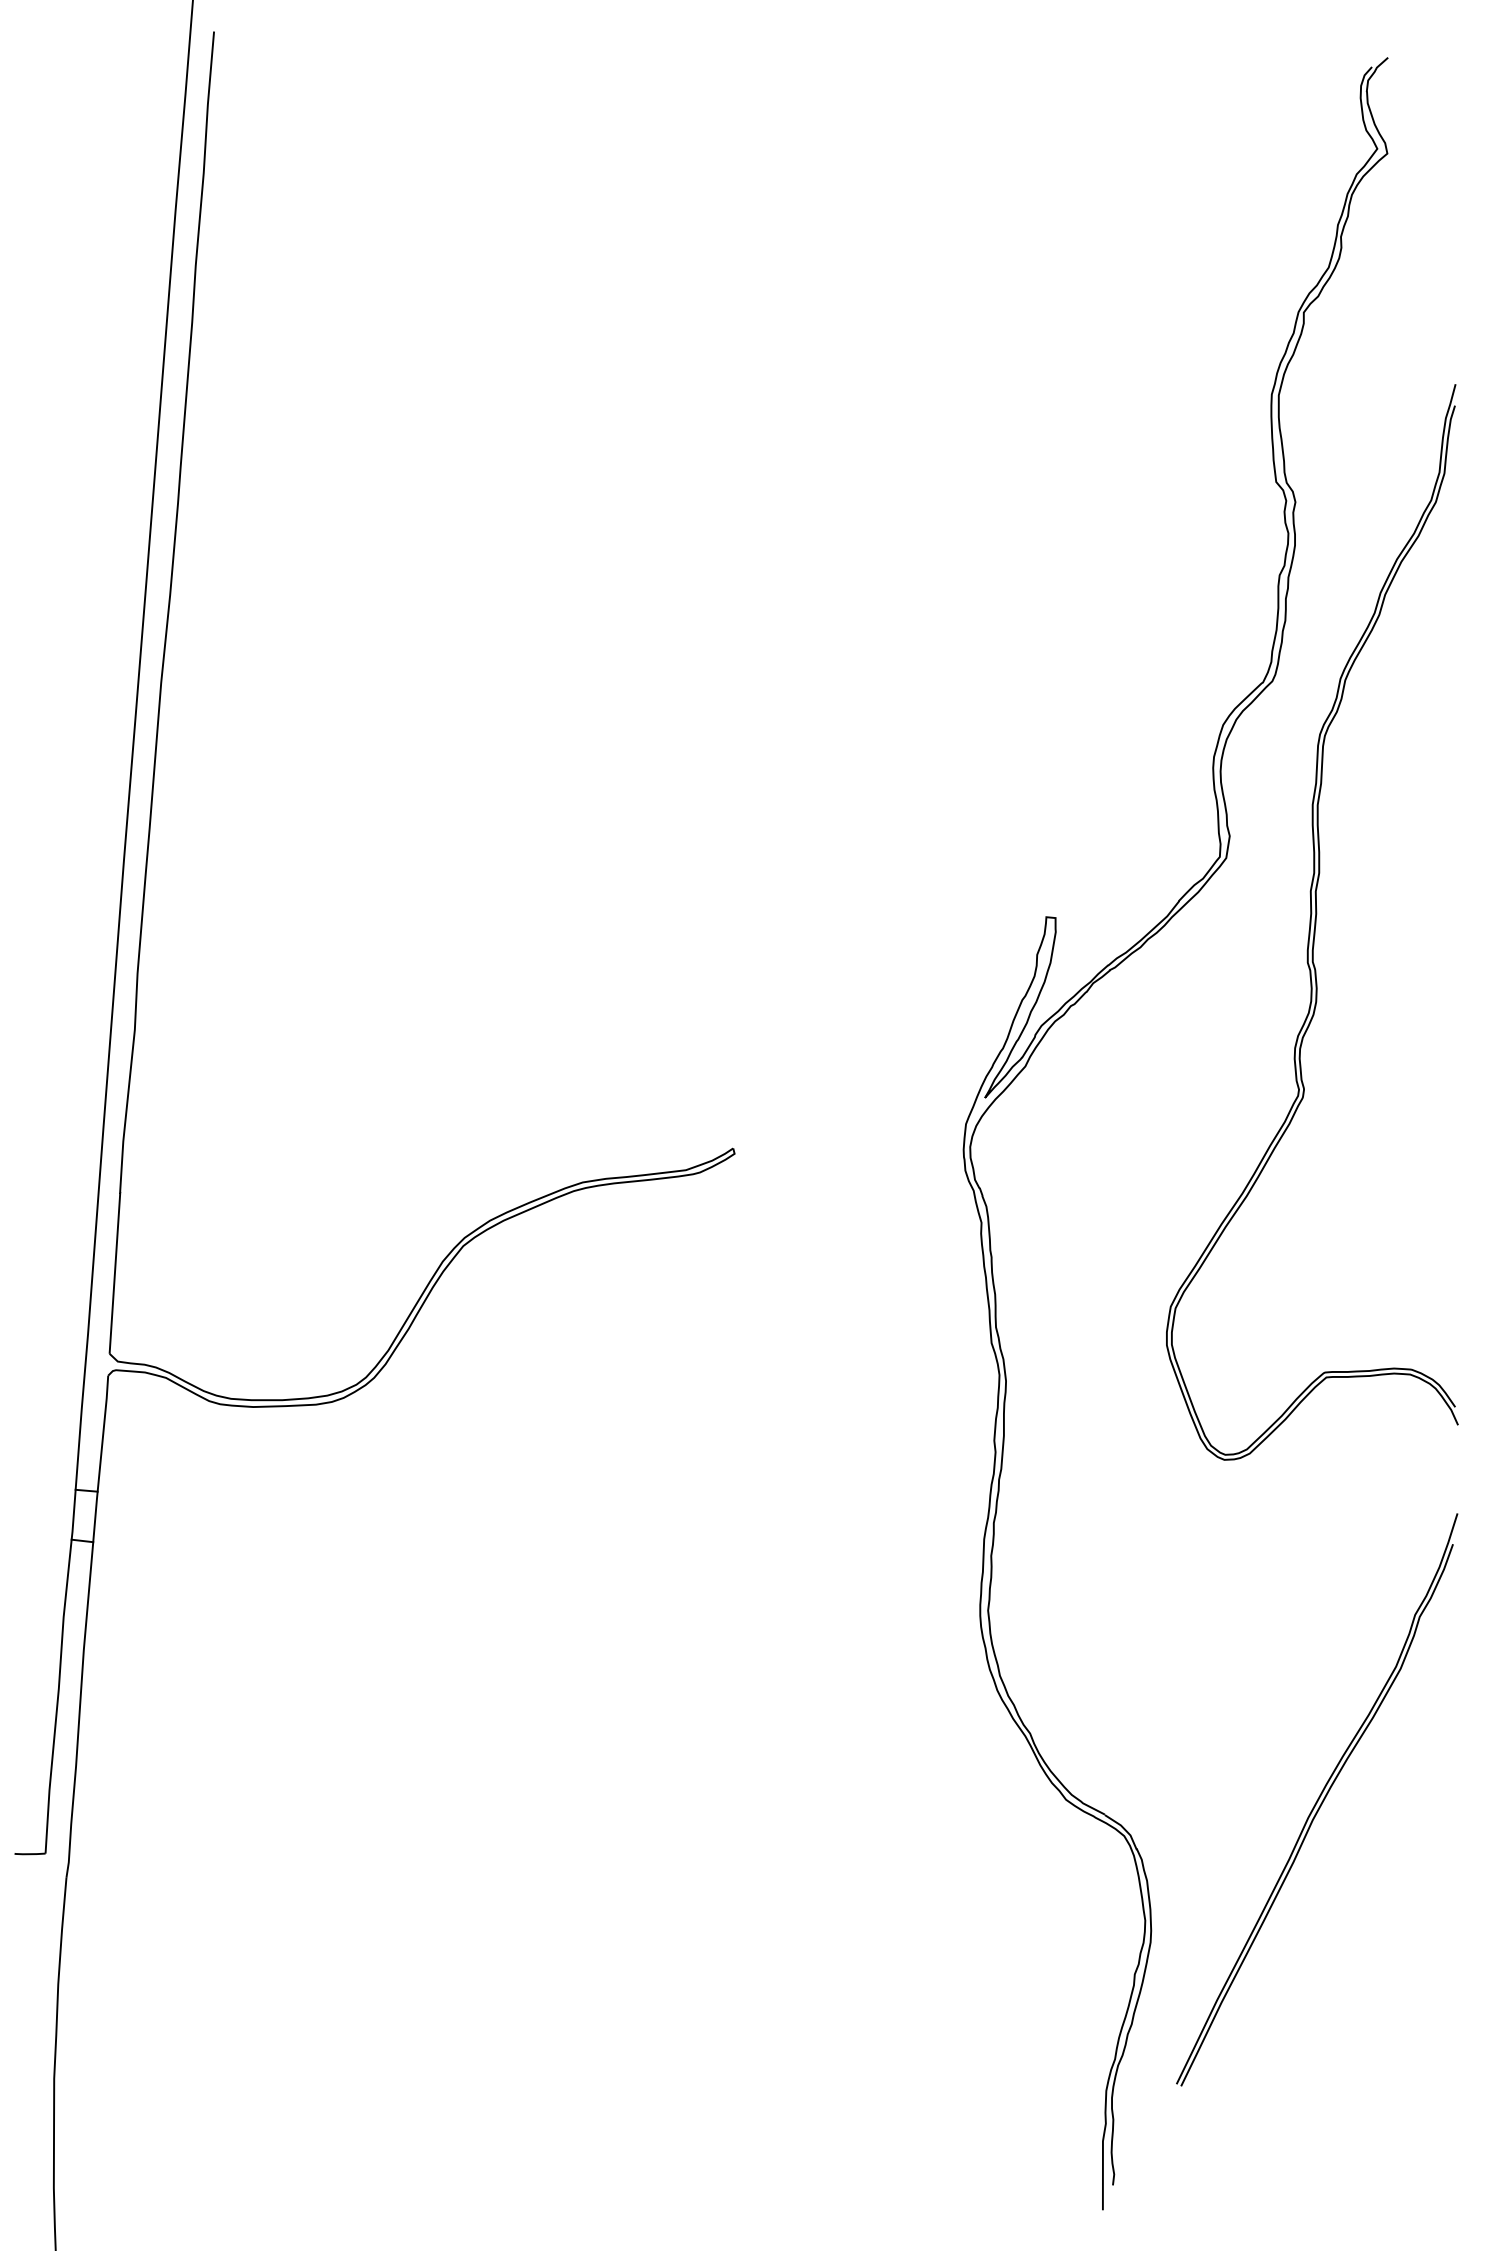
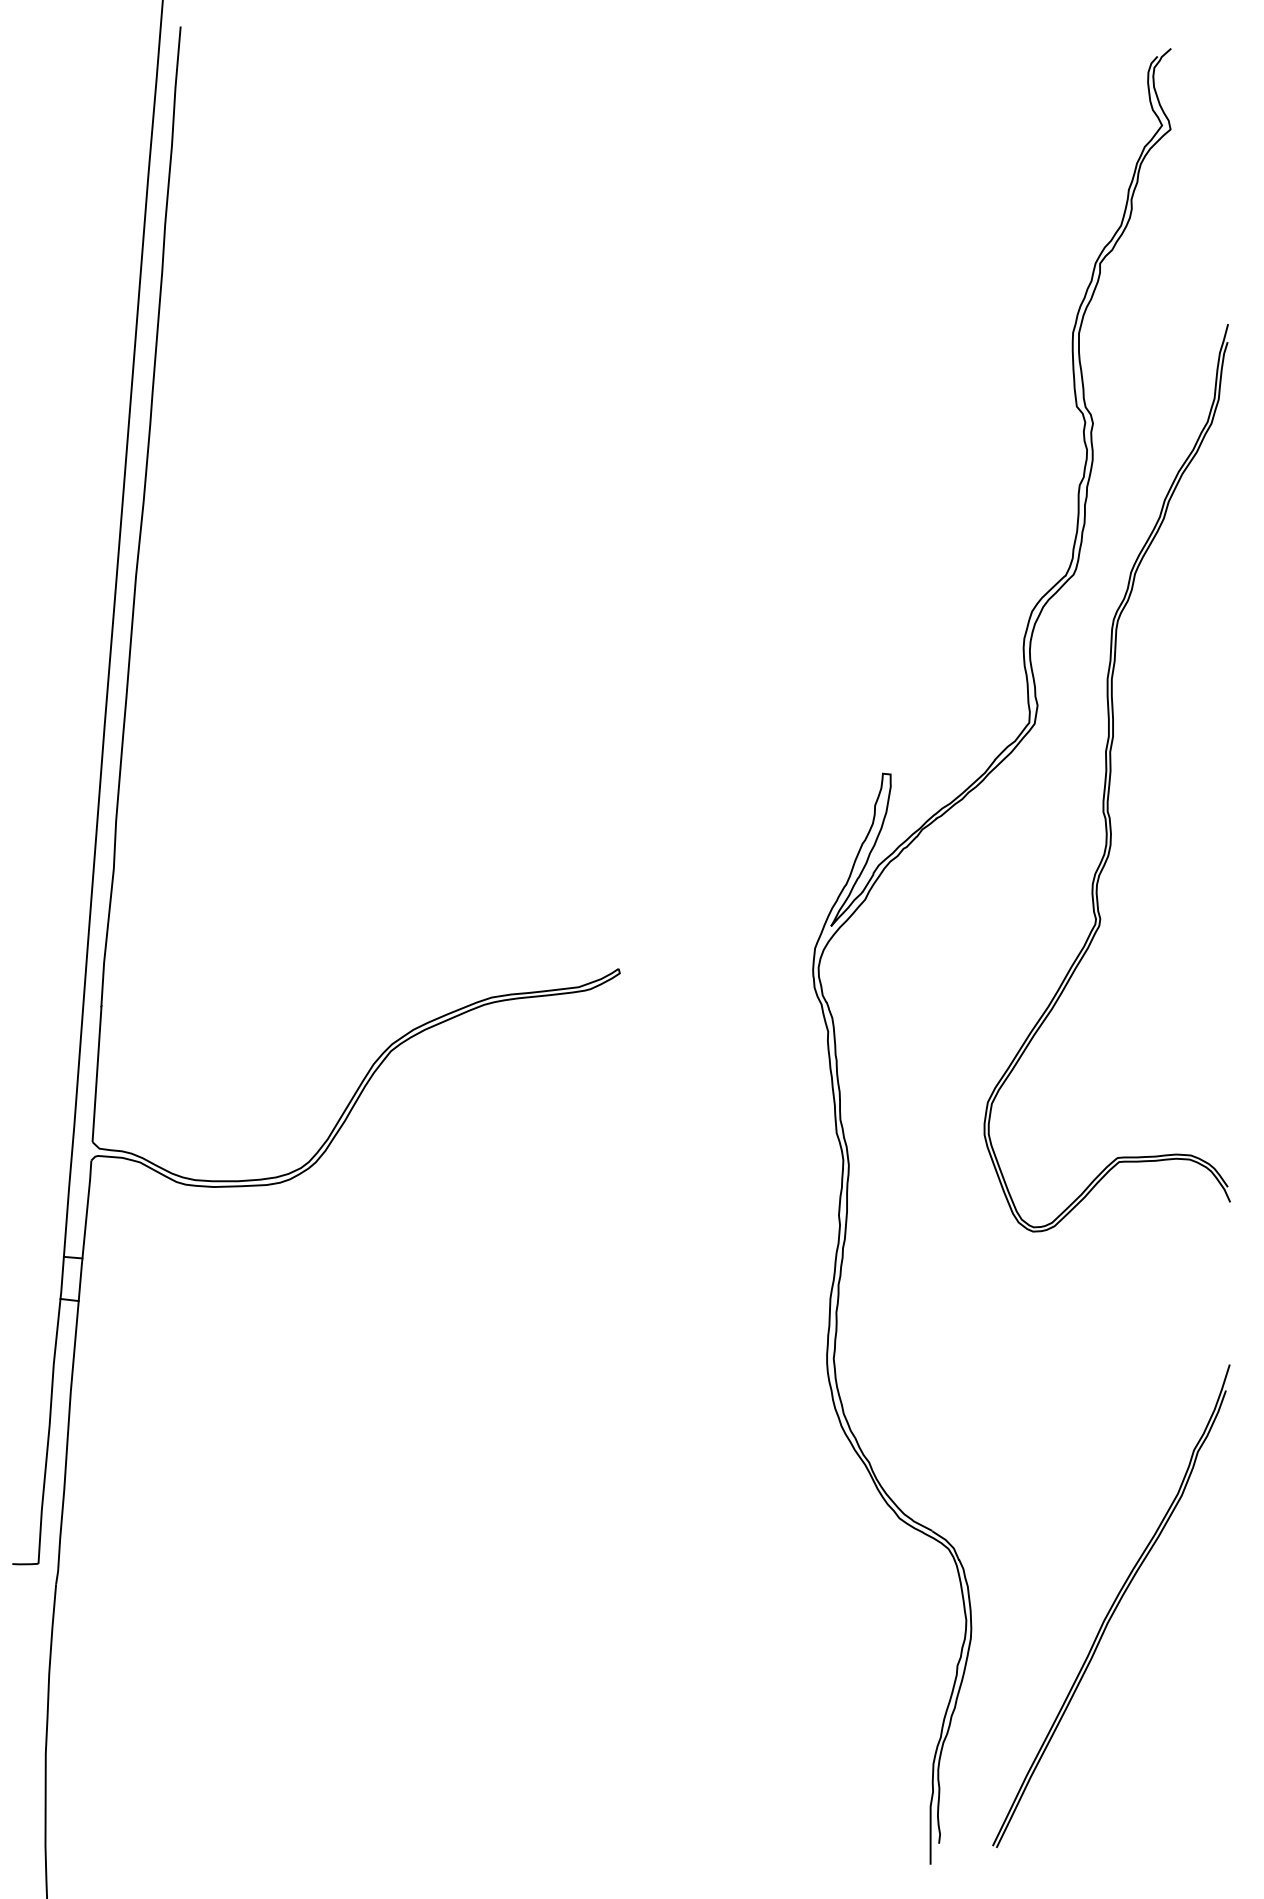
part: (1317, 1799) -> (1111, 1605), moved

